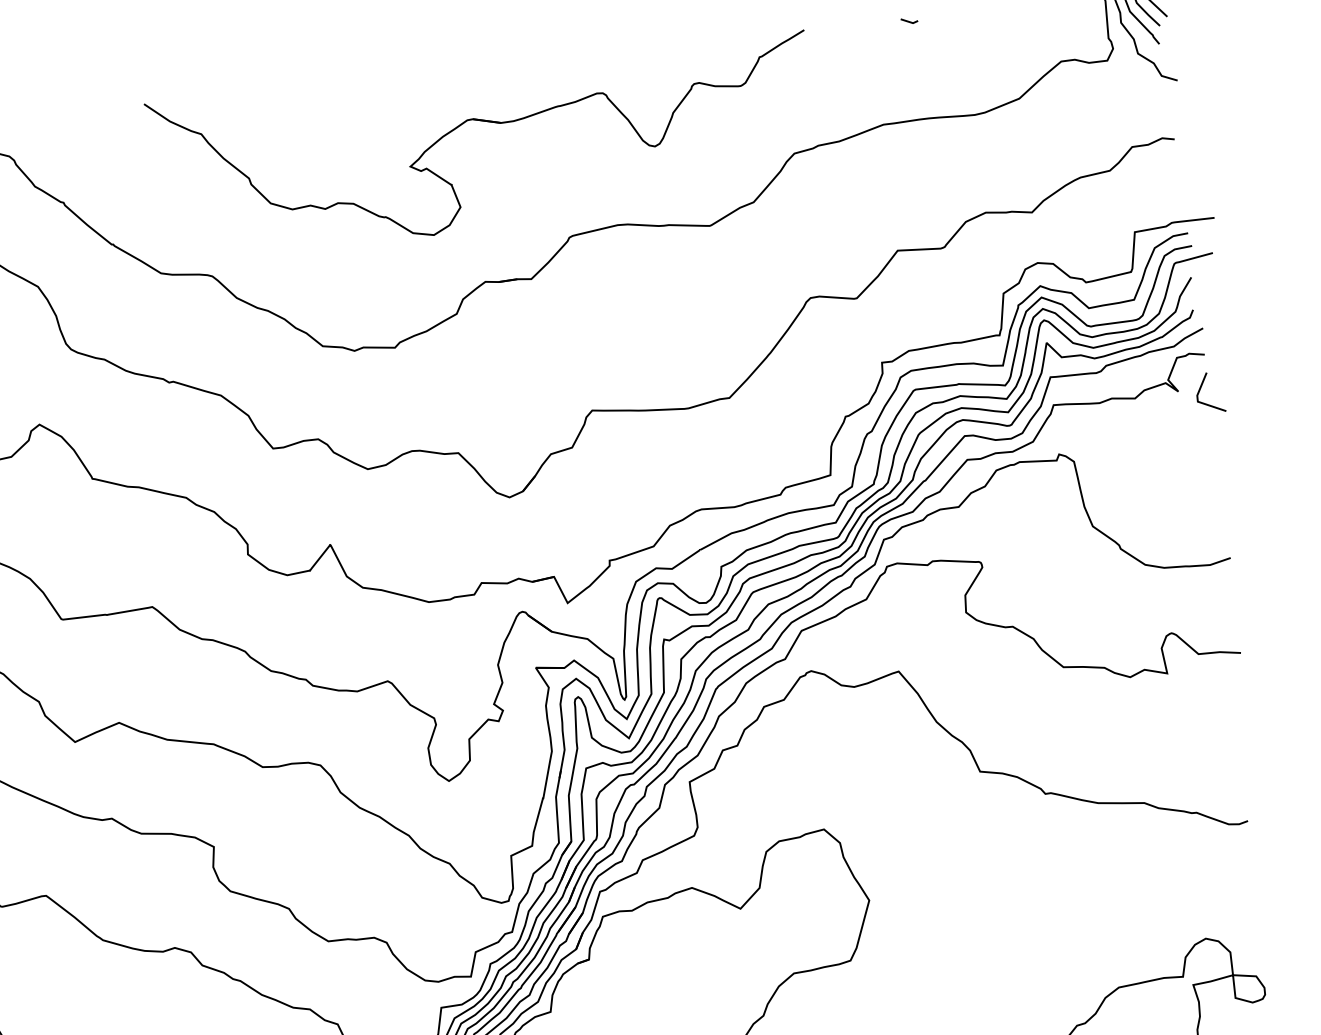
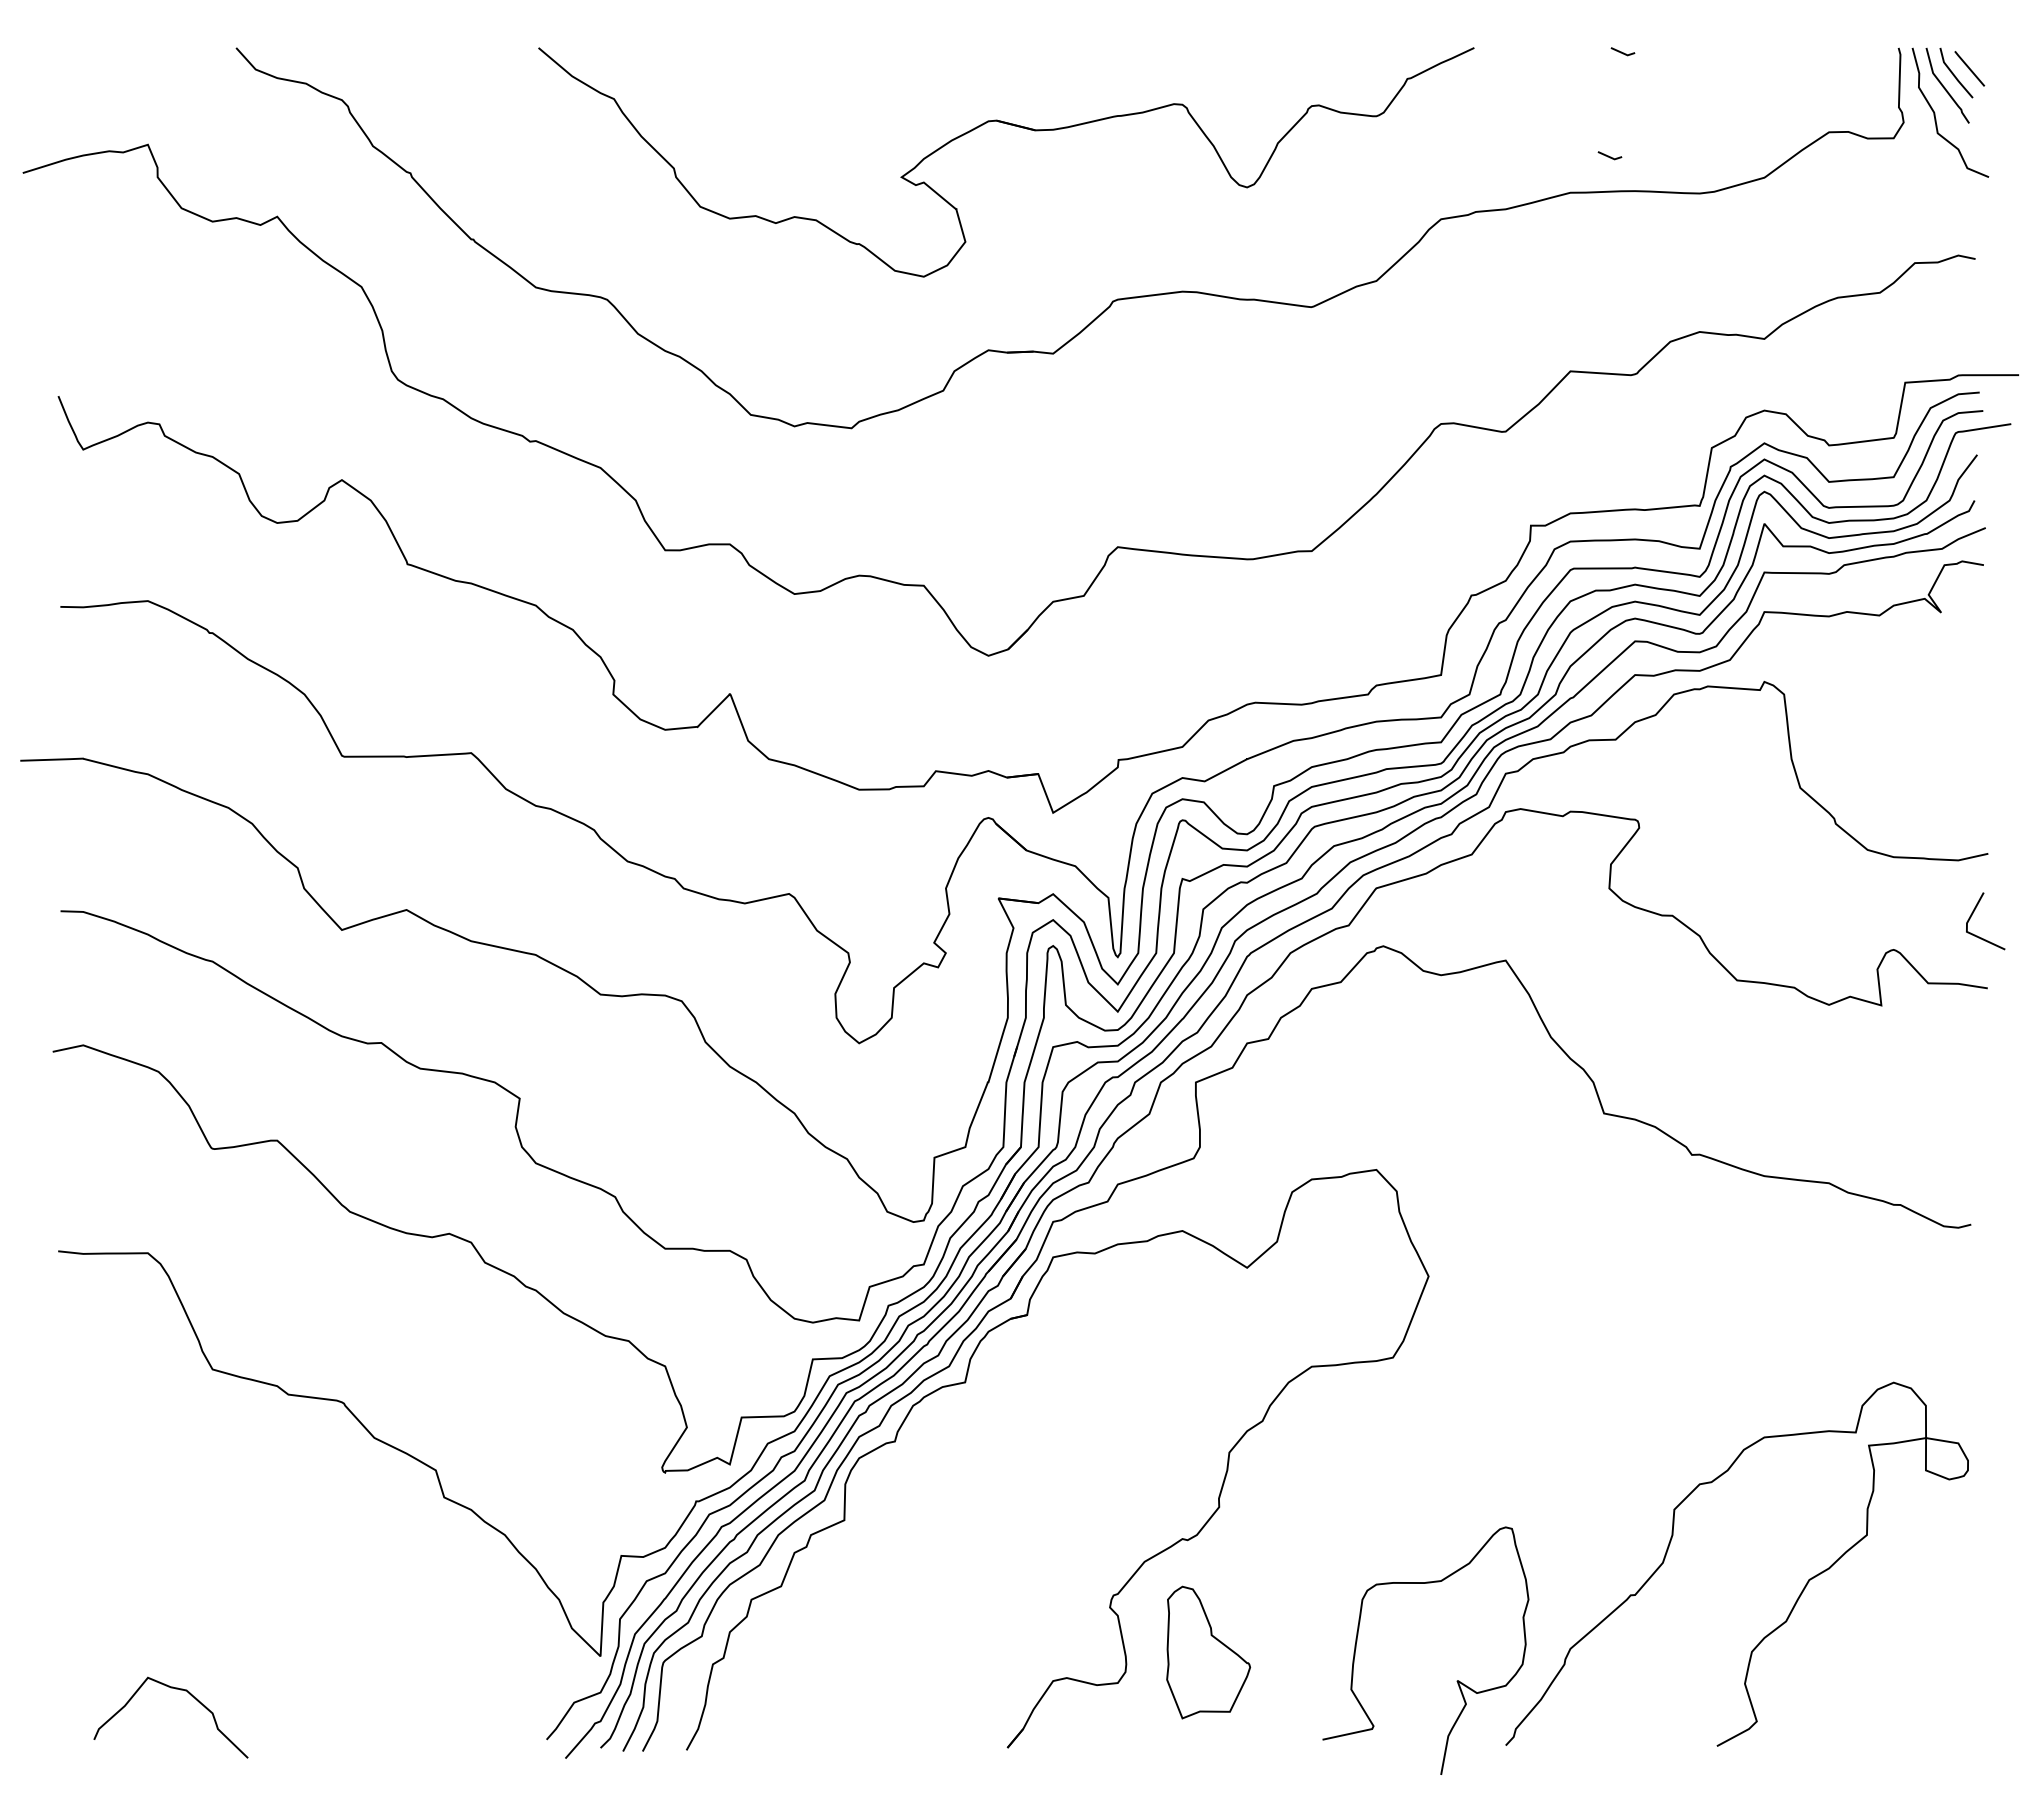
line: (907, 95) -> (1608, 155), added
line: (1200, 389) -> (1972, 915), moved

